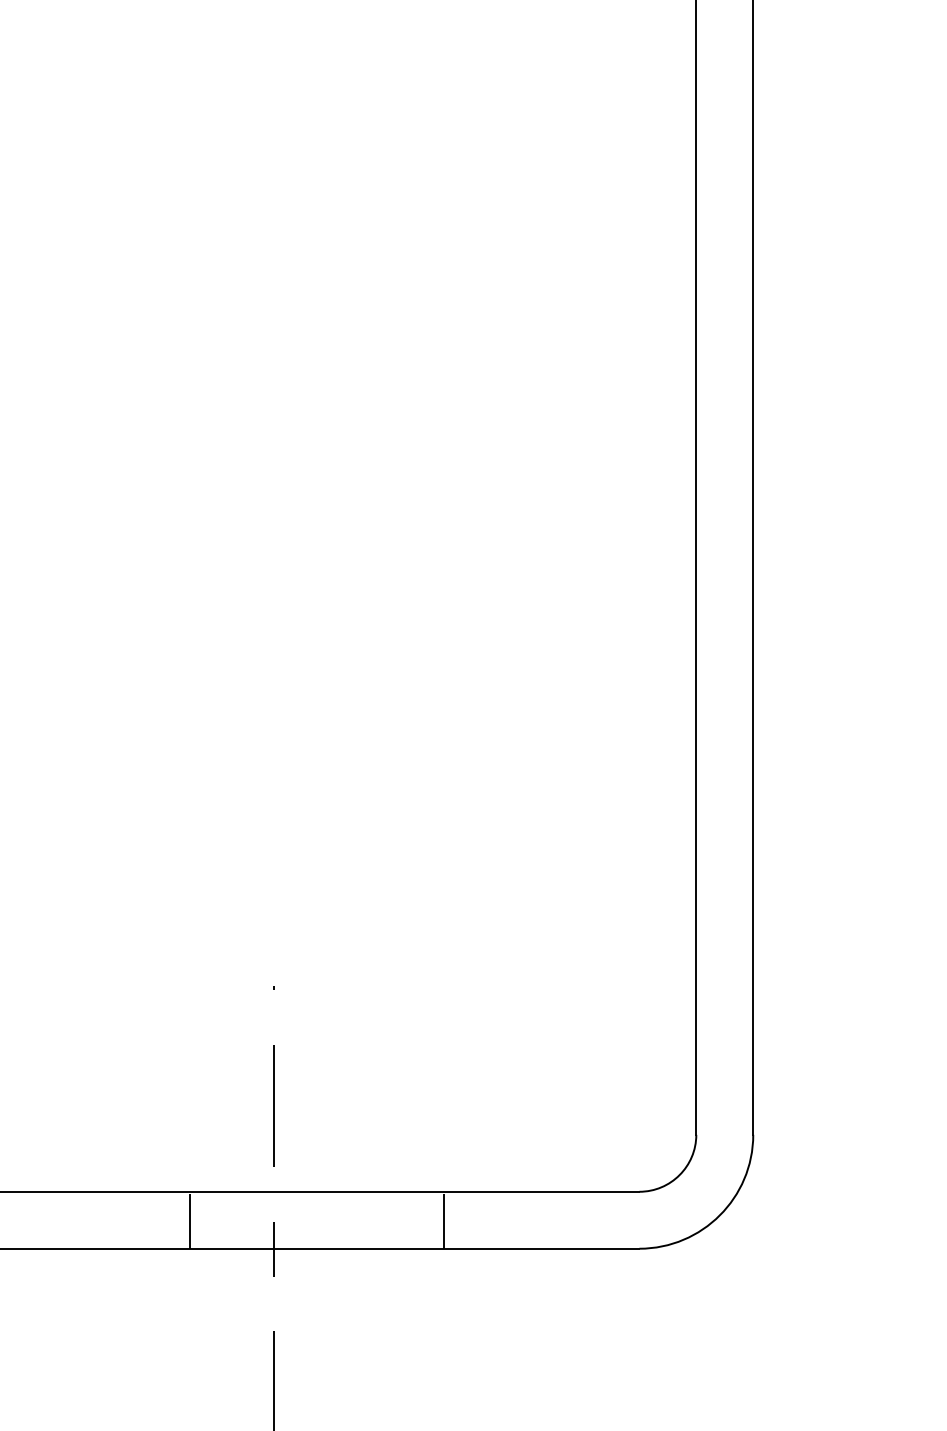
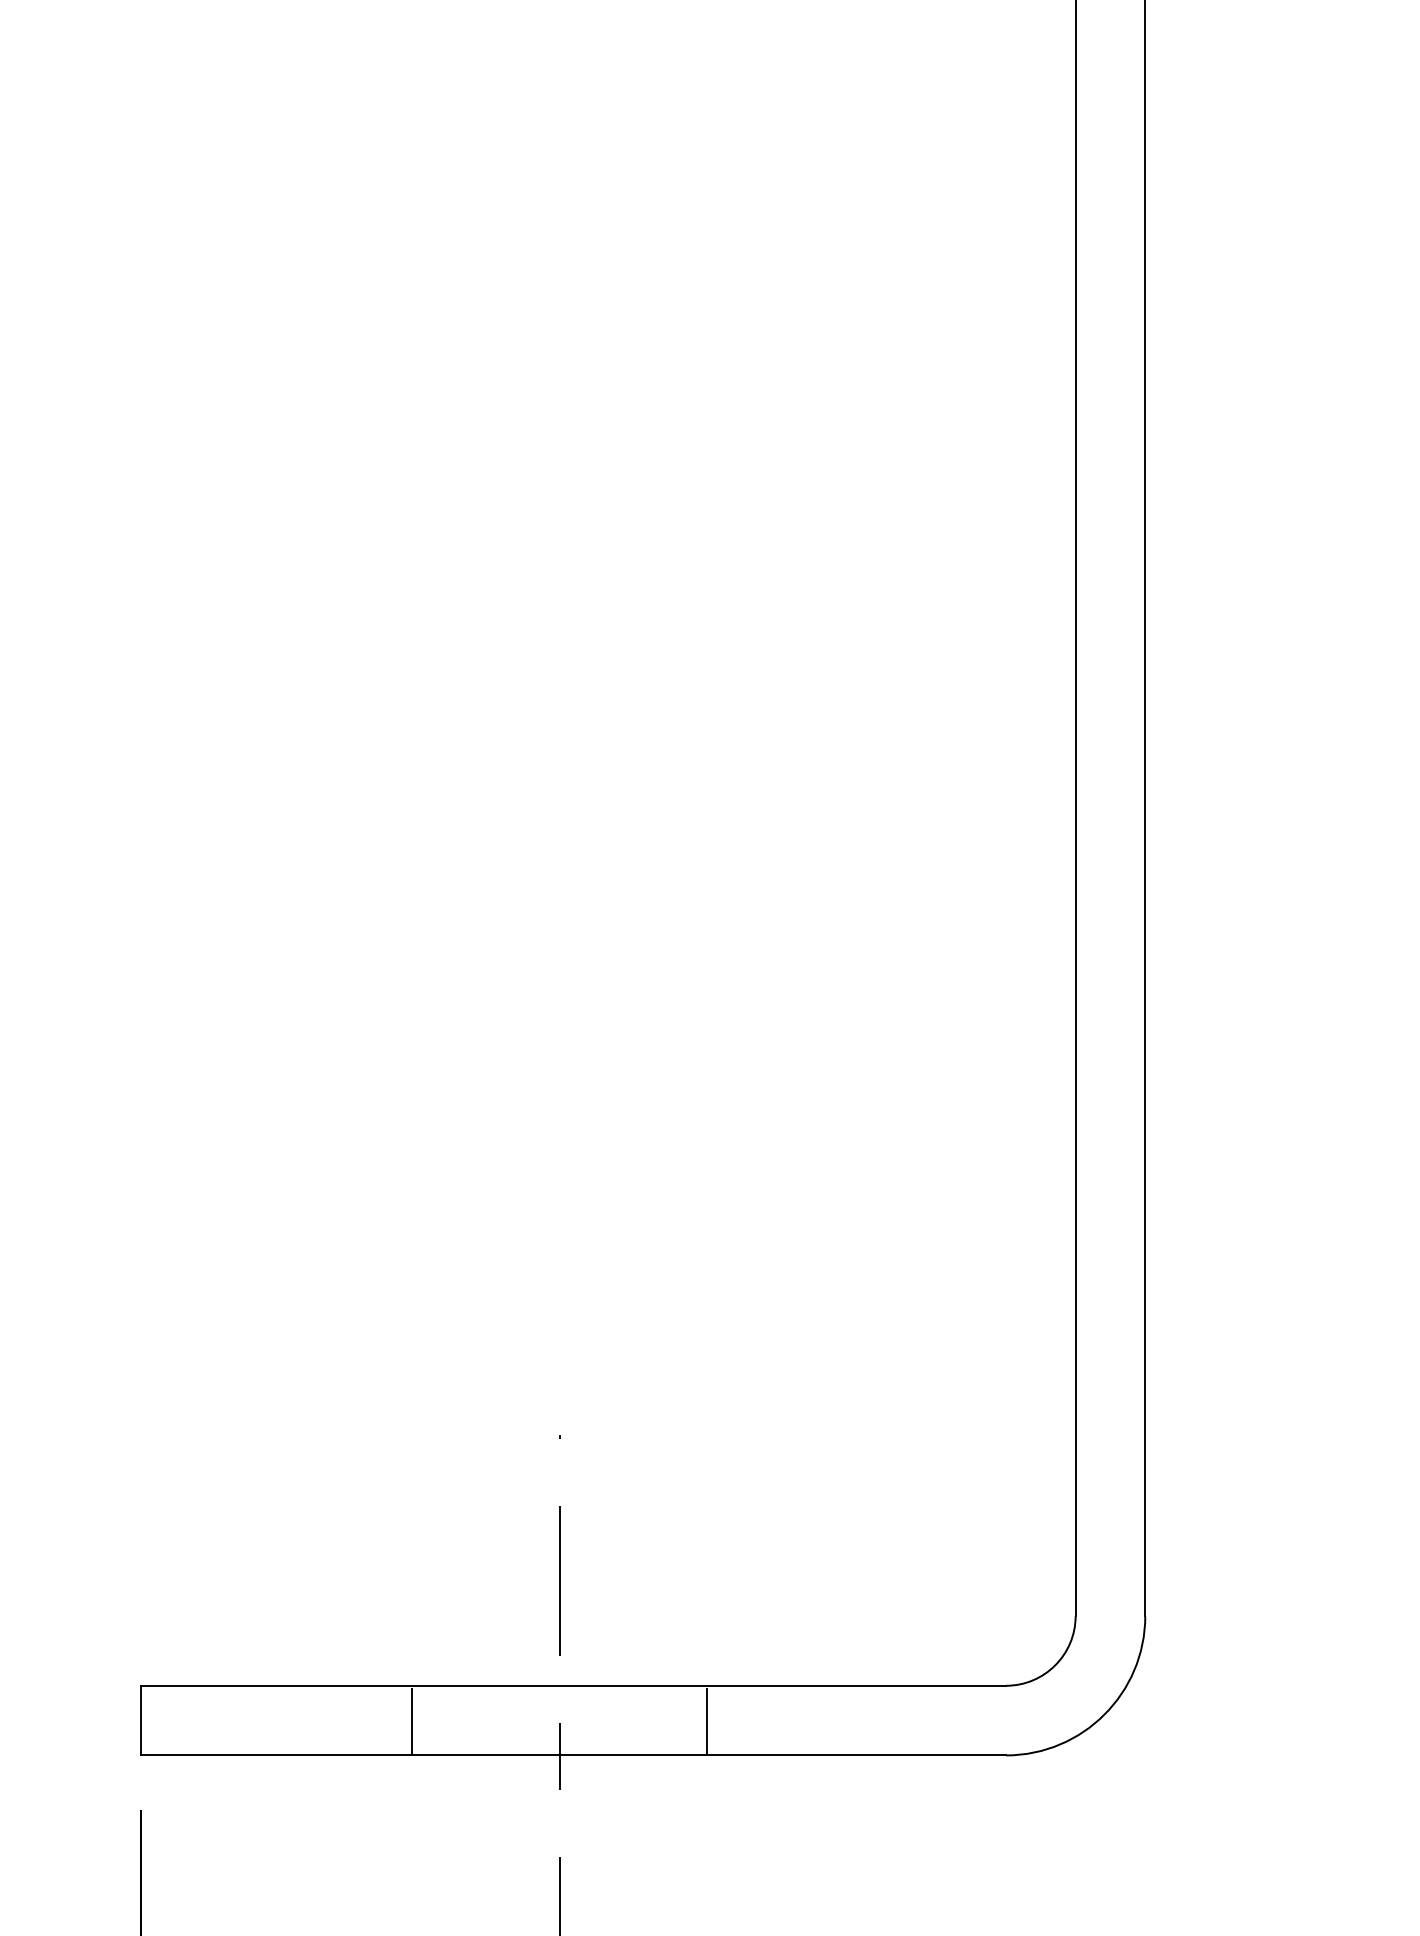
line: (189, 1220) -> (412, 1720), moved
line: (443, 1220) -> (706, 1720), moved

